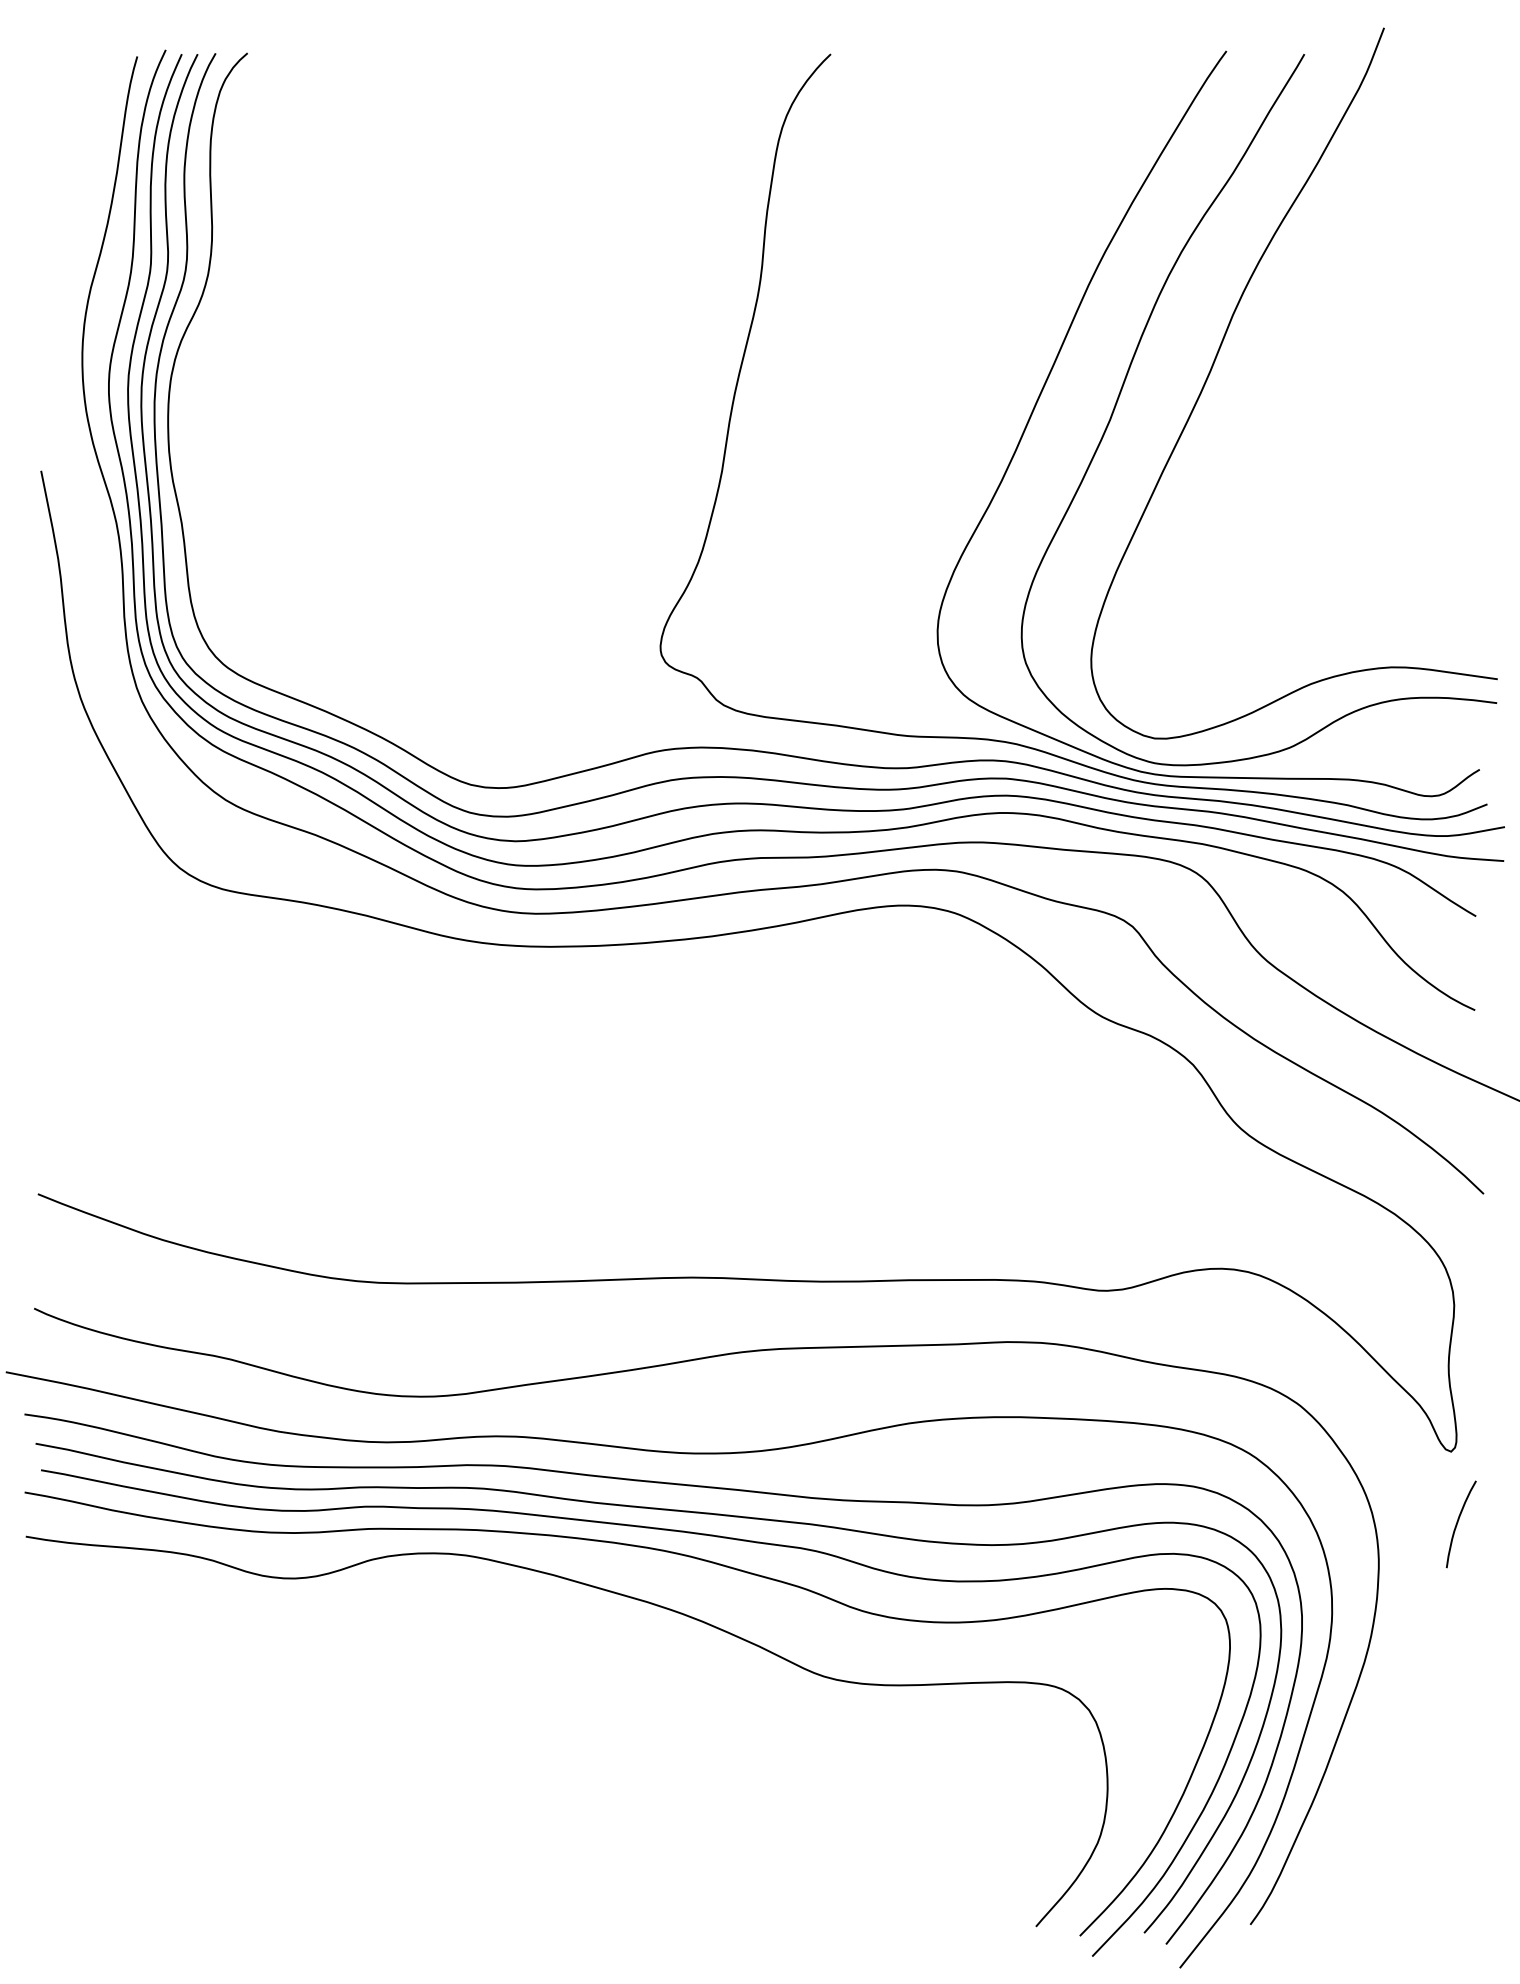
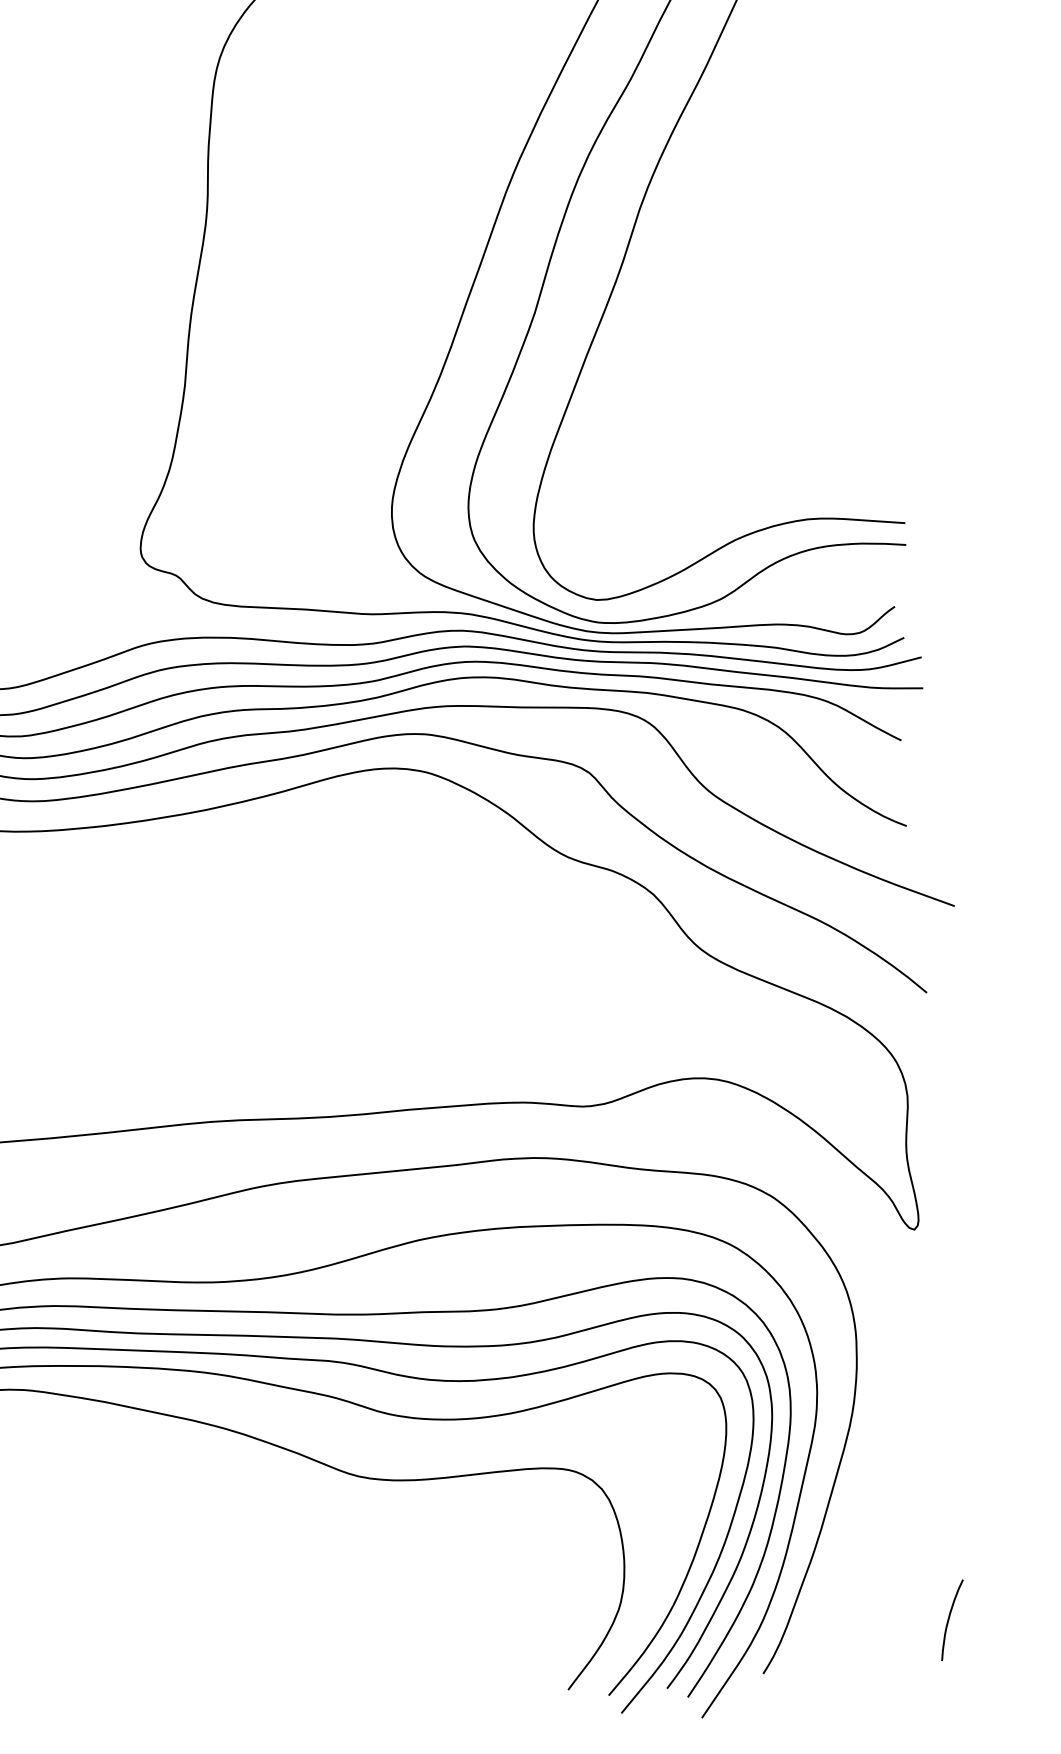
curve: (1458, 1522) -> (949, 1618), moved

